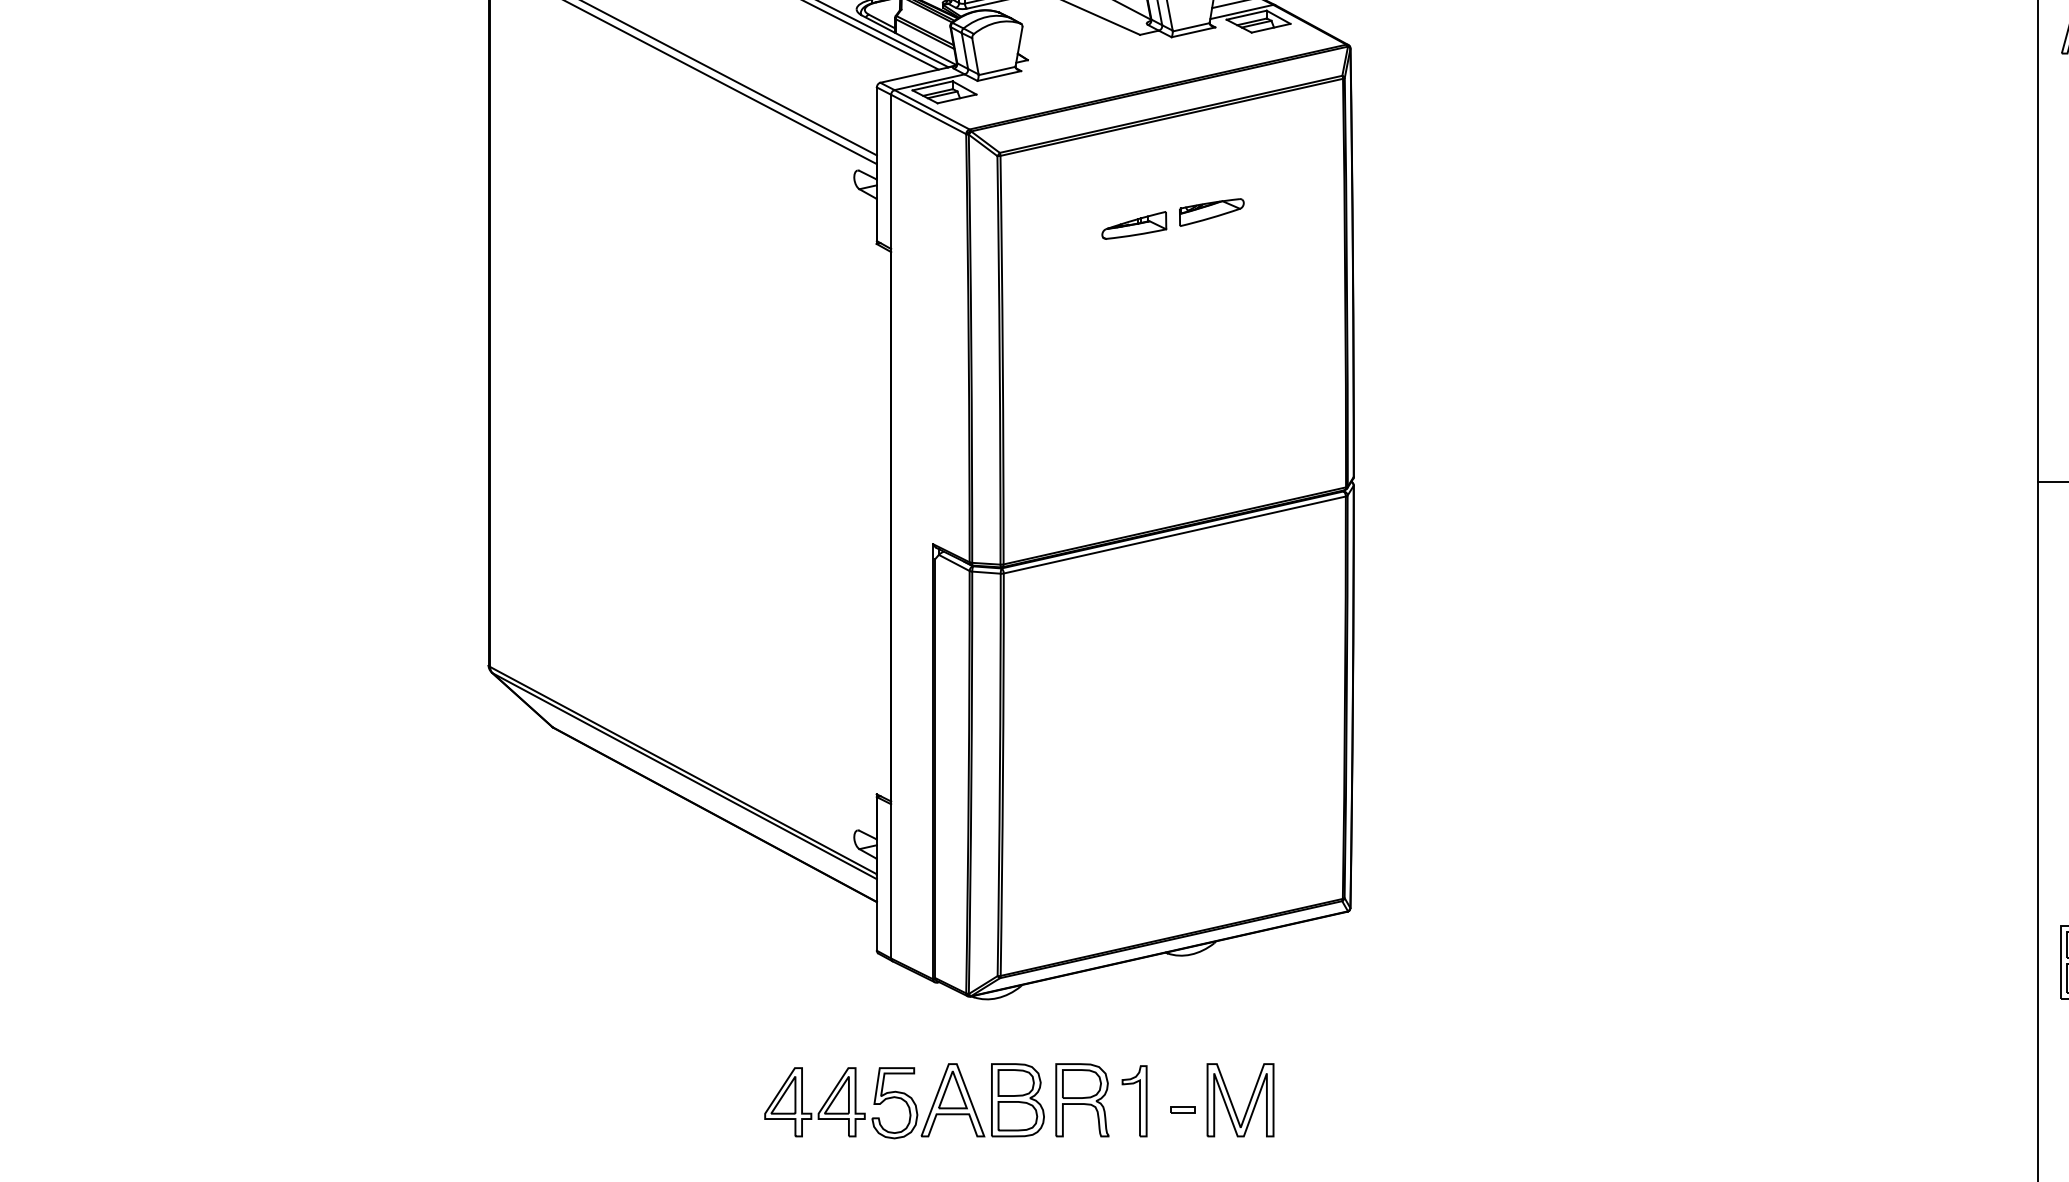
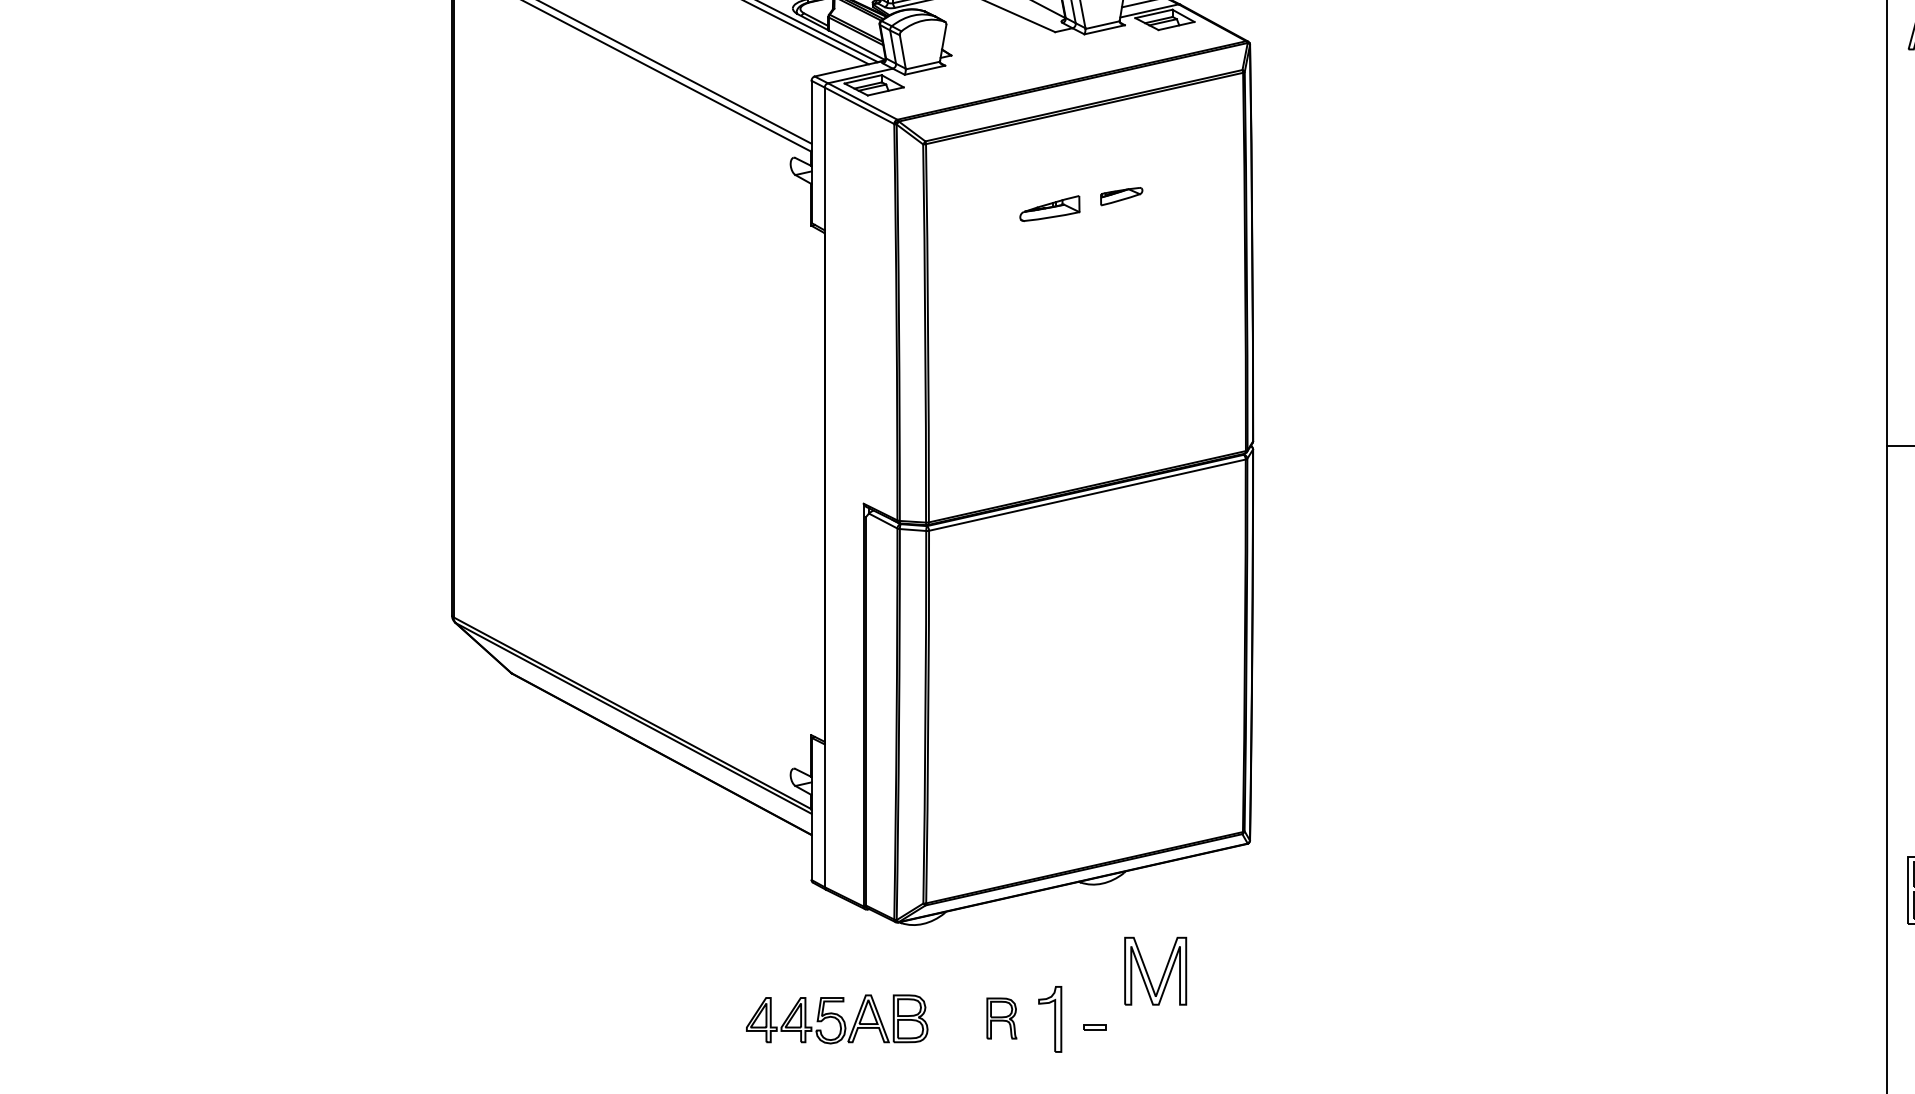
part: (1211, 212) -> (1121, 196), size x0.7
part: (1082, 1100) -> (1001, 1018), size x0.6
part: (904, 1101) -> (837, 1019), size x0.7
part: (1232, 1102) -> (1148, 973), moved

